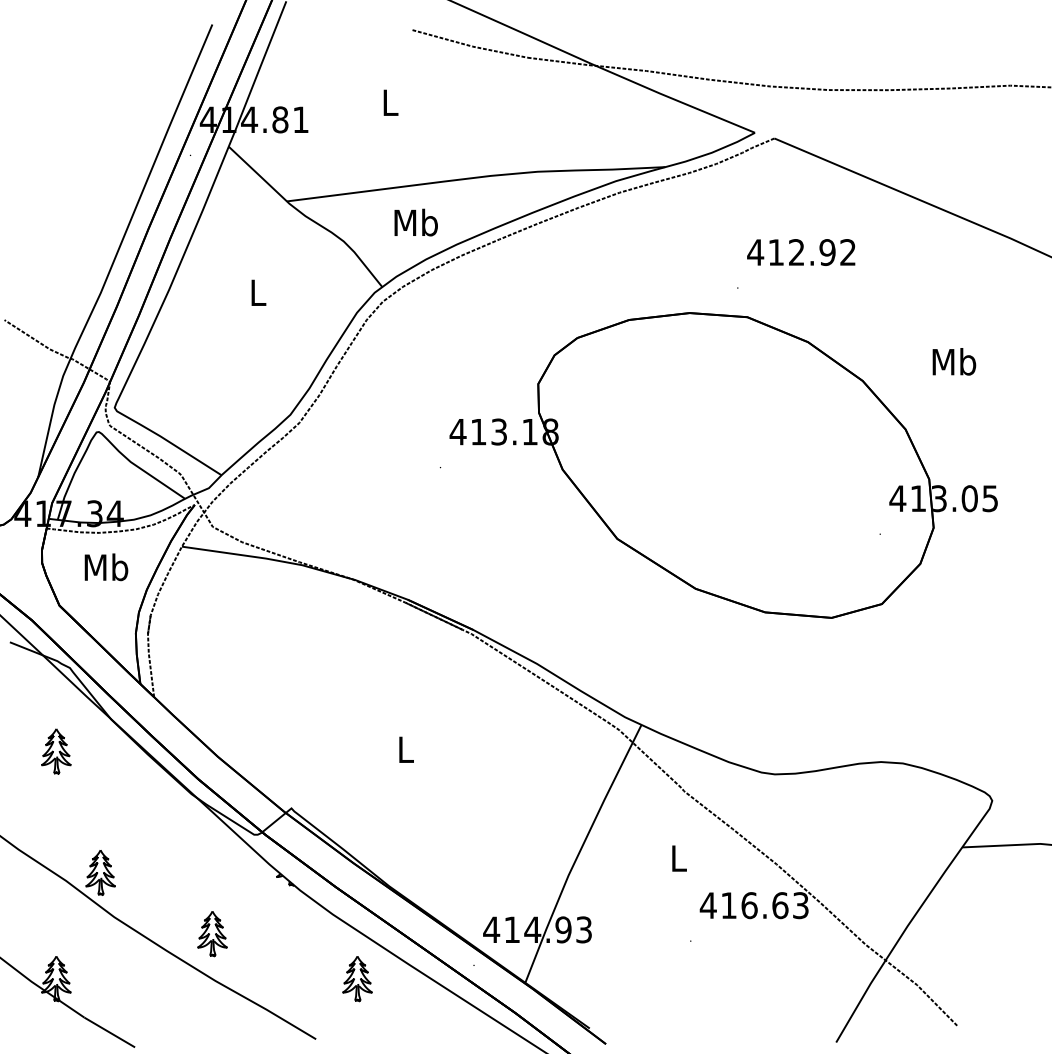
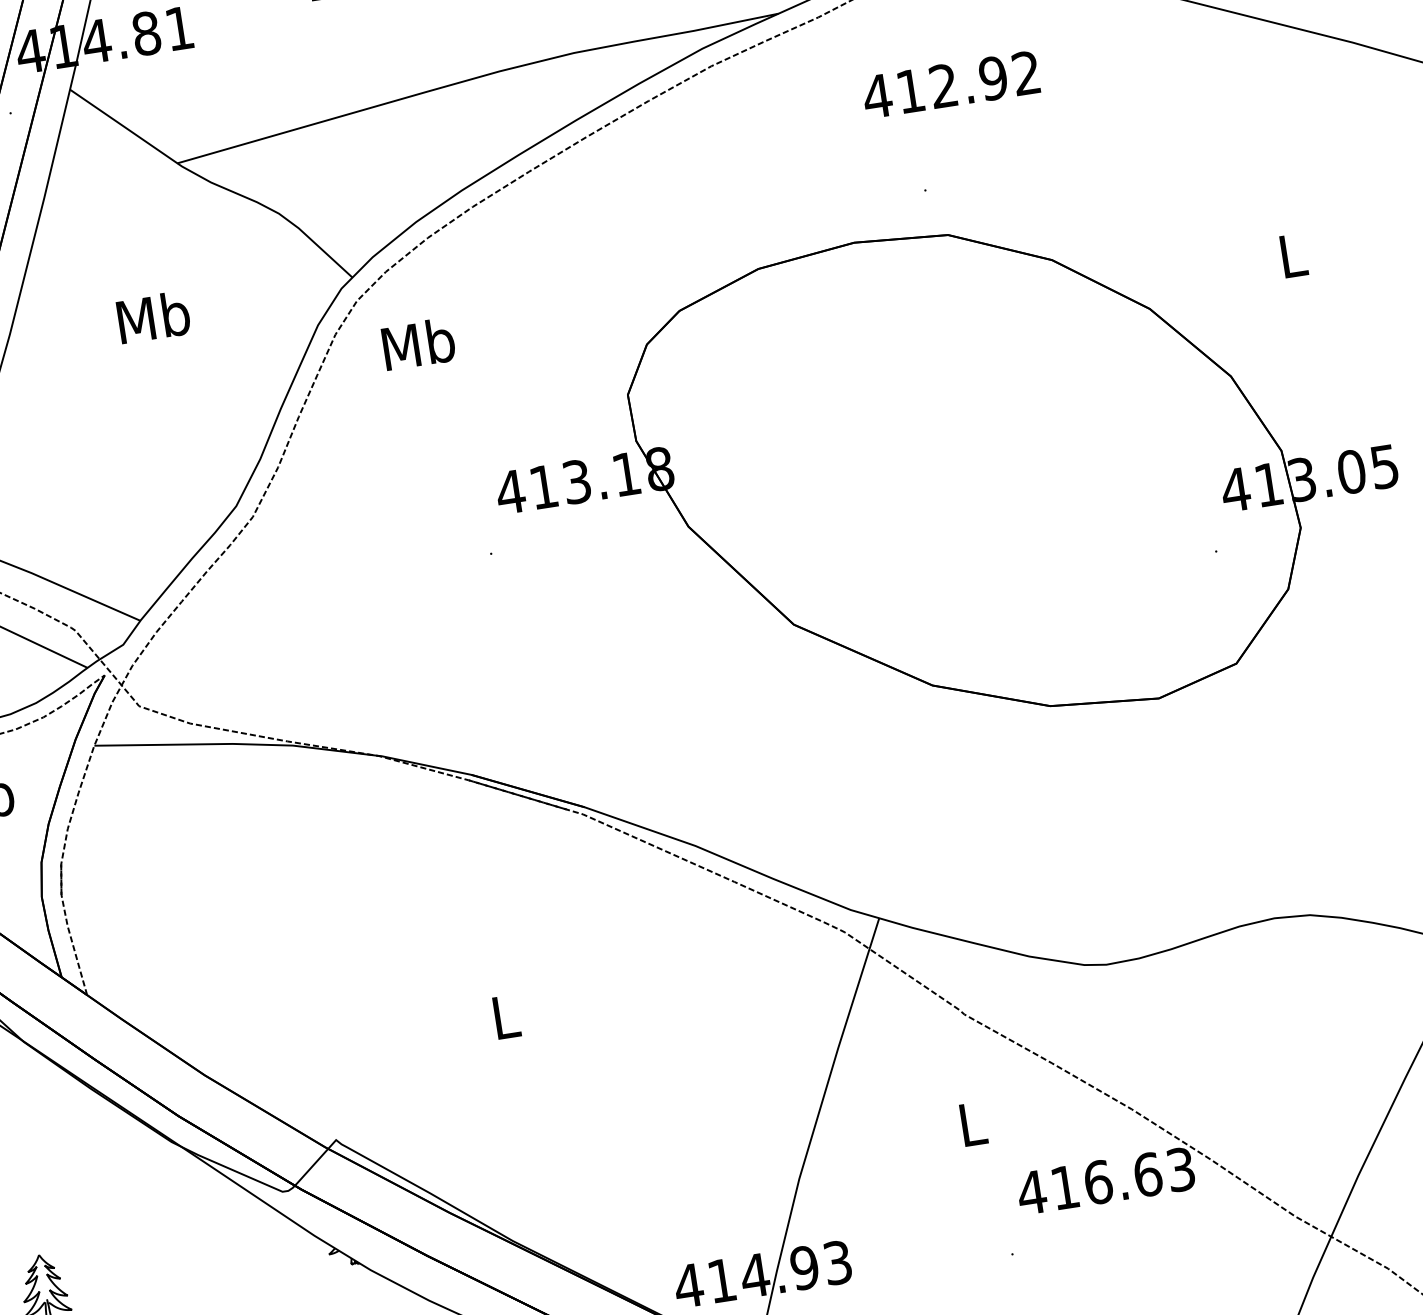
text: (415, 222) -> (417, 344), moved
text: (801, 252) -> (951, 84), moved
text: (257, 292) -> (152, 317), L -> Mb
text: (954, 361) -> (1292, 254), Mb -> L

